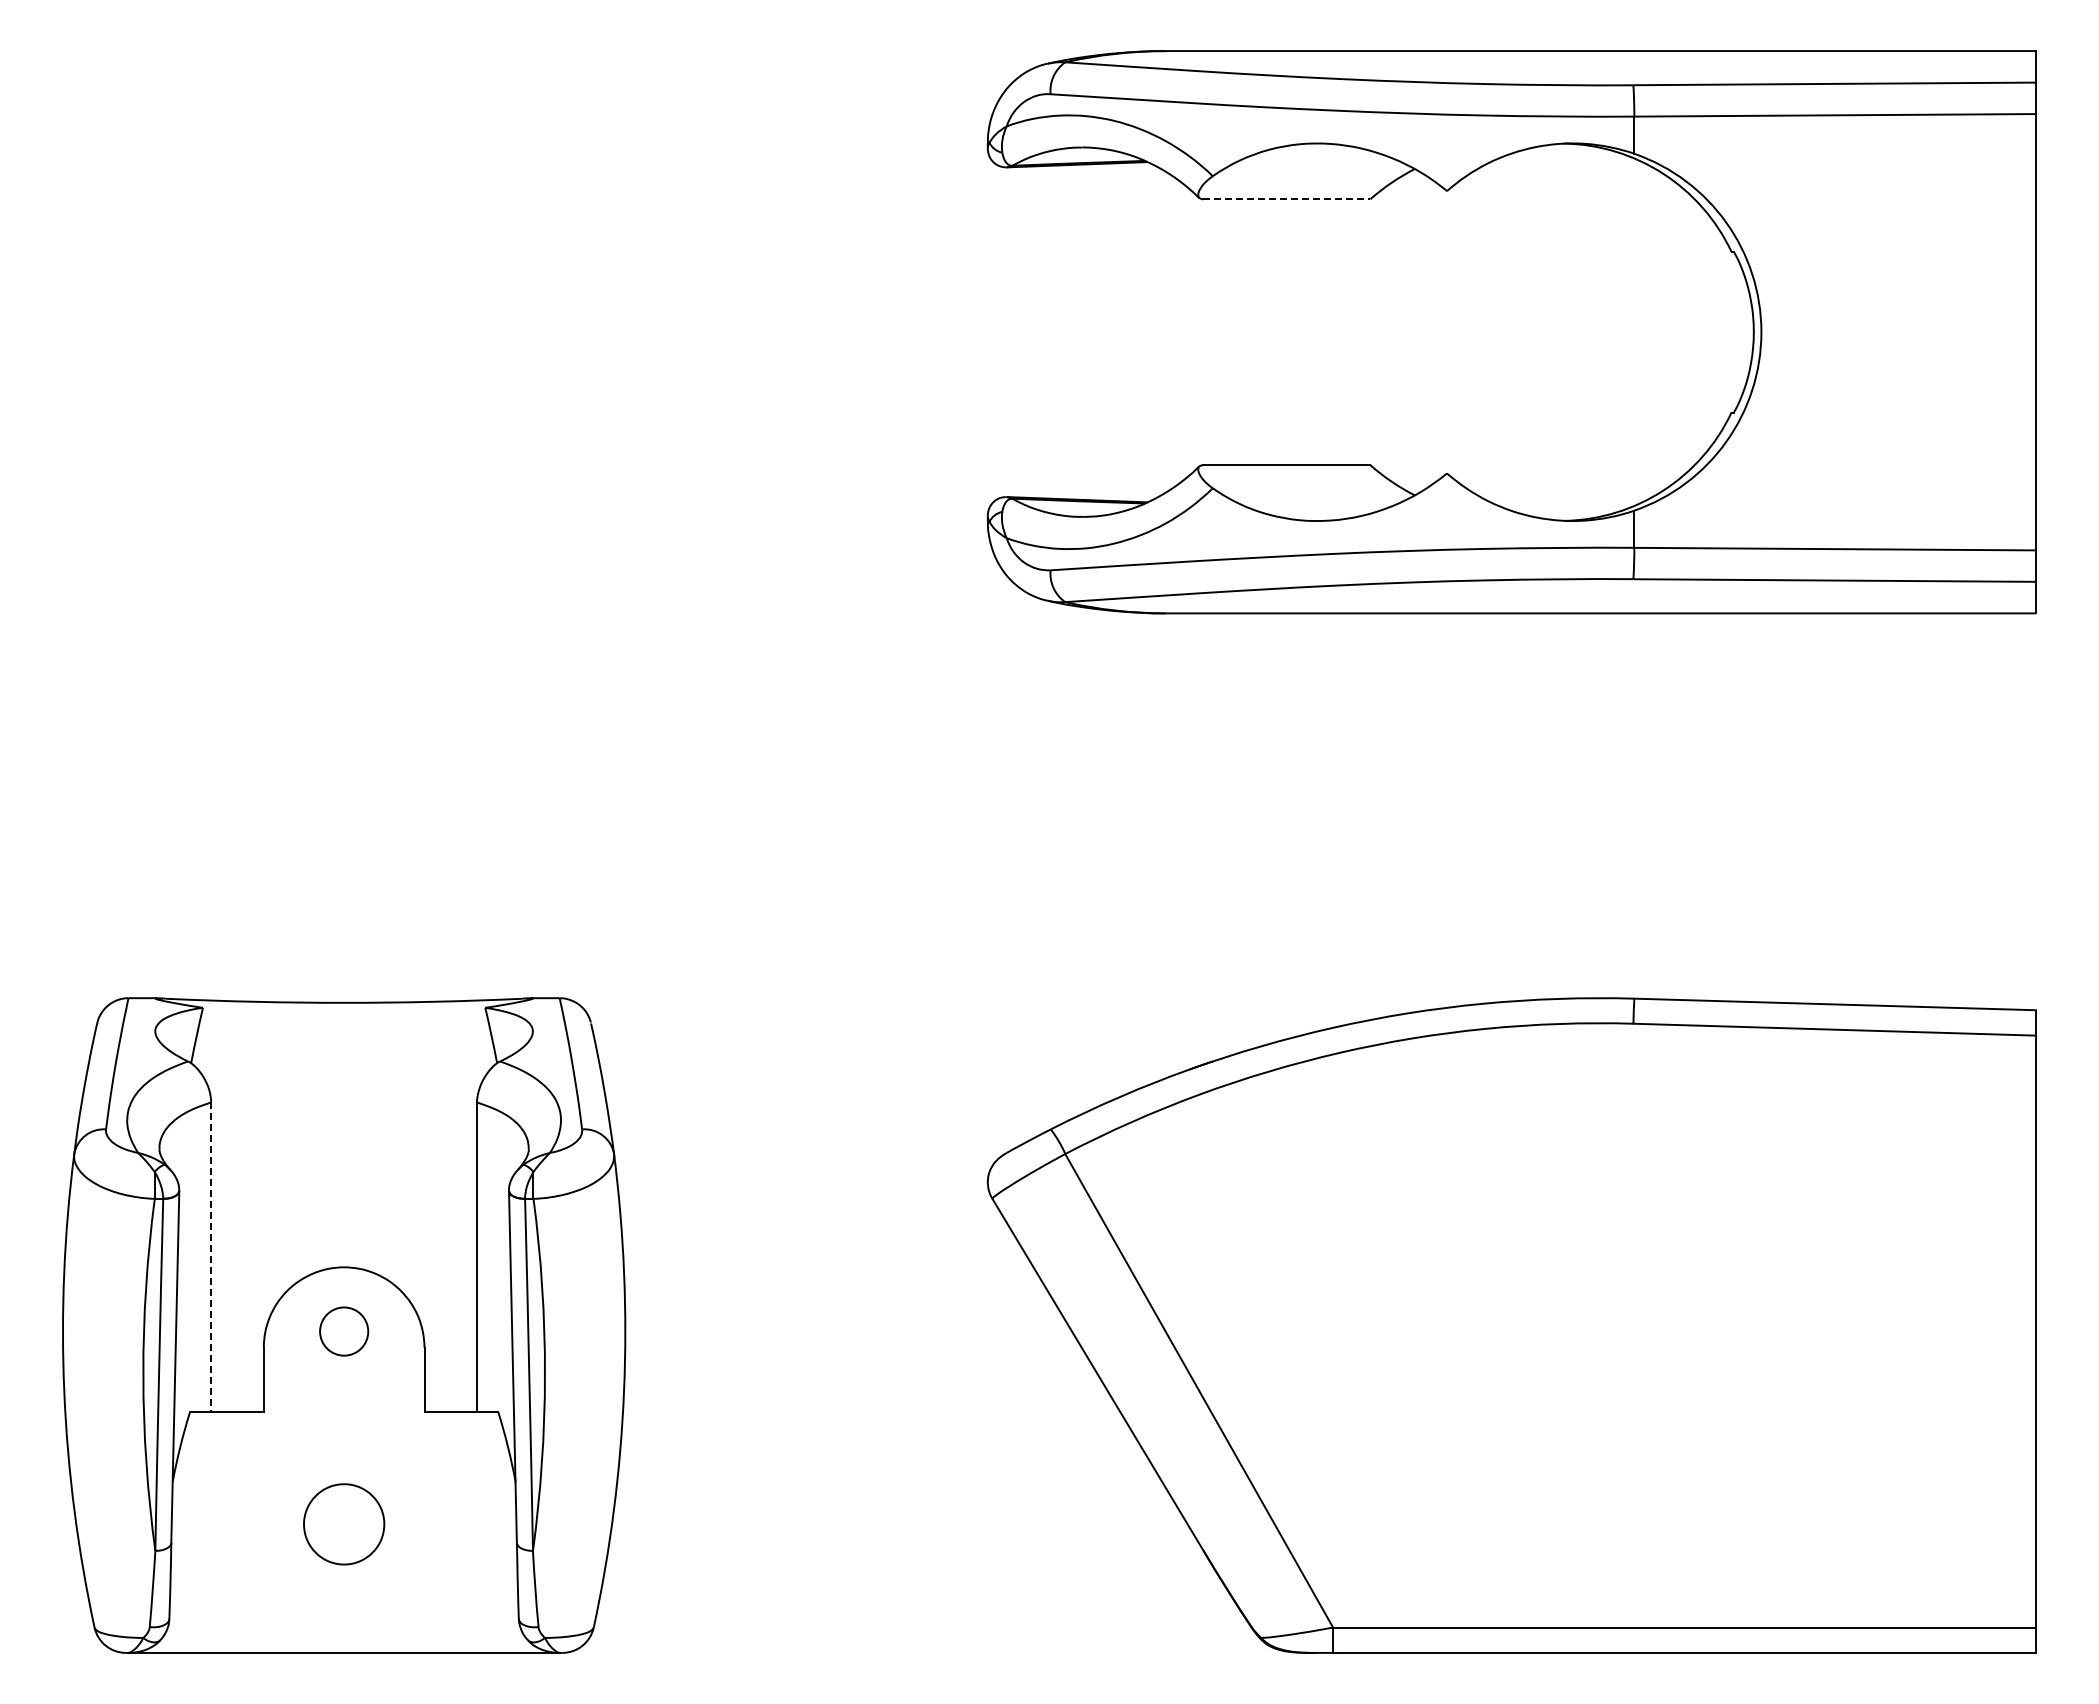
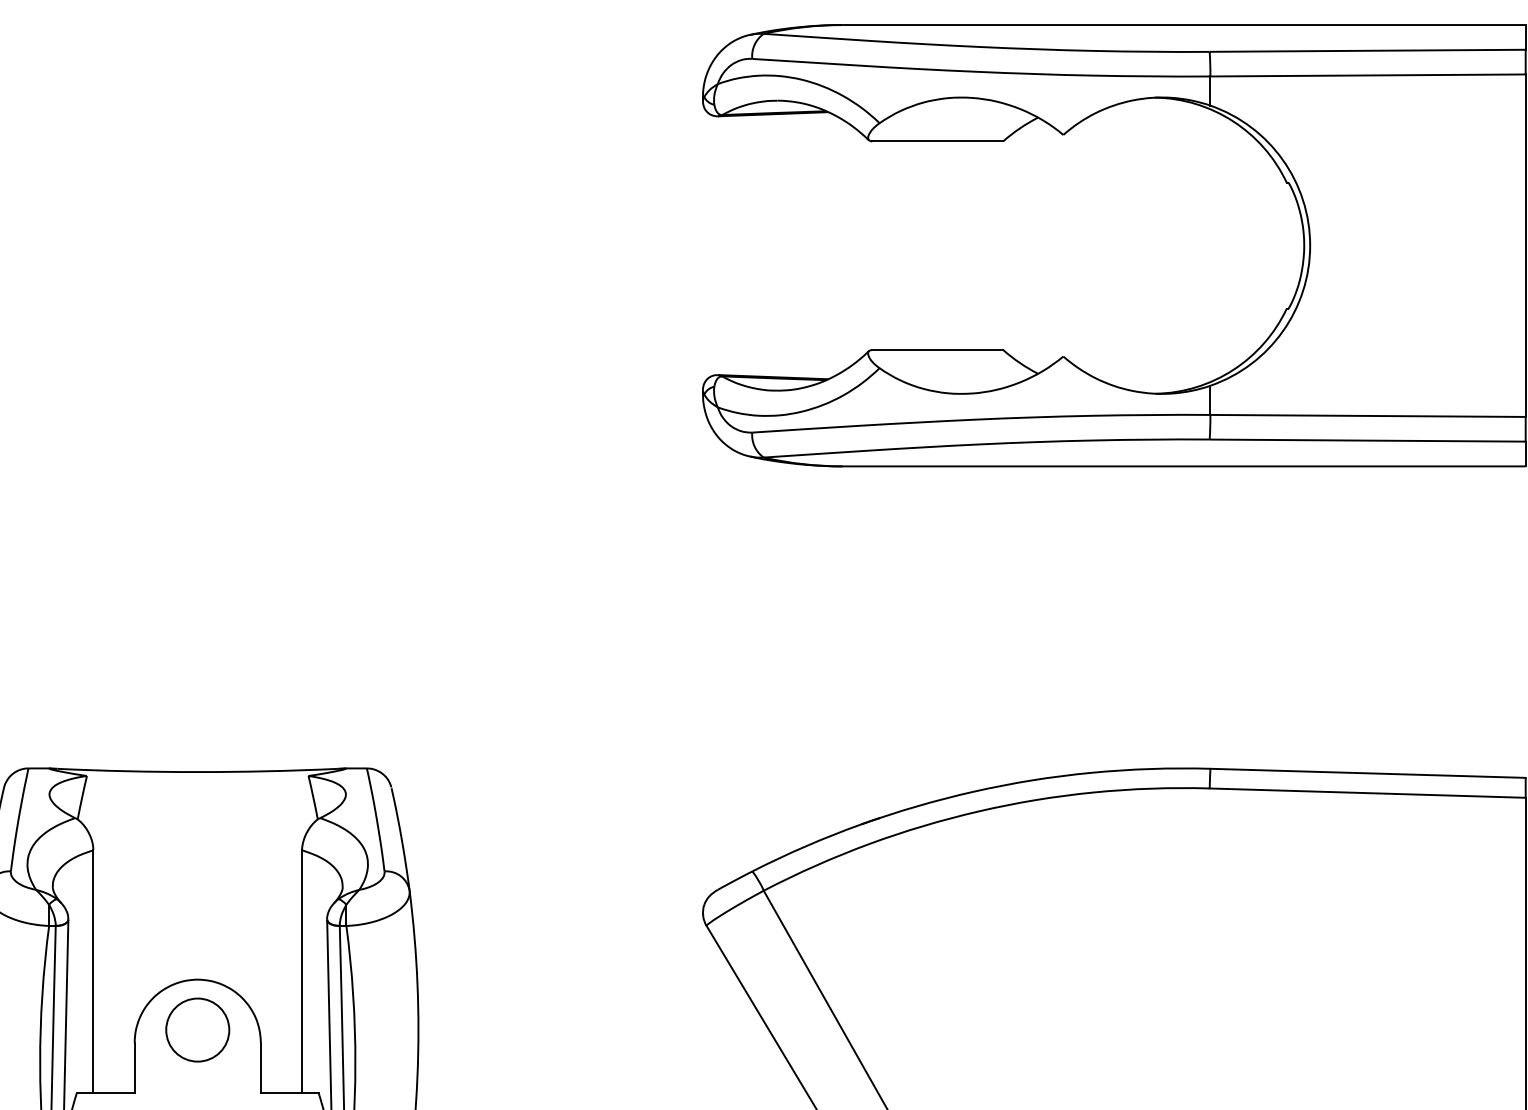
line: (1287, 199) -> (938, 141), dashed -> solid
line: (211, 1257) -> (93, 971), dashed -> solid
circle: (344, 1331) -> (198, 1030), size x1.67

